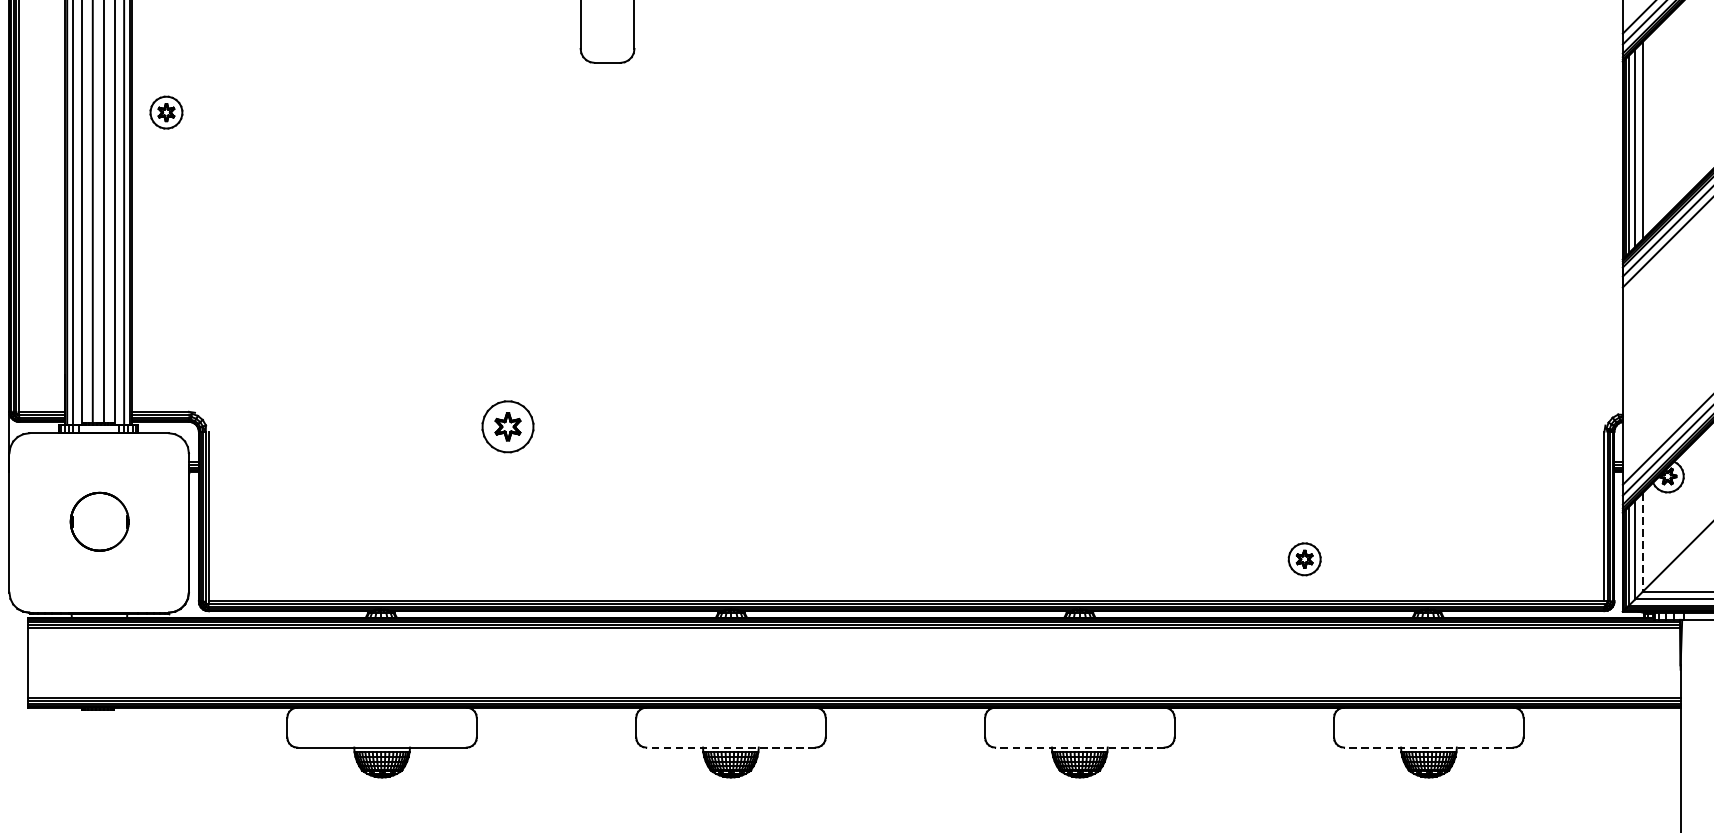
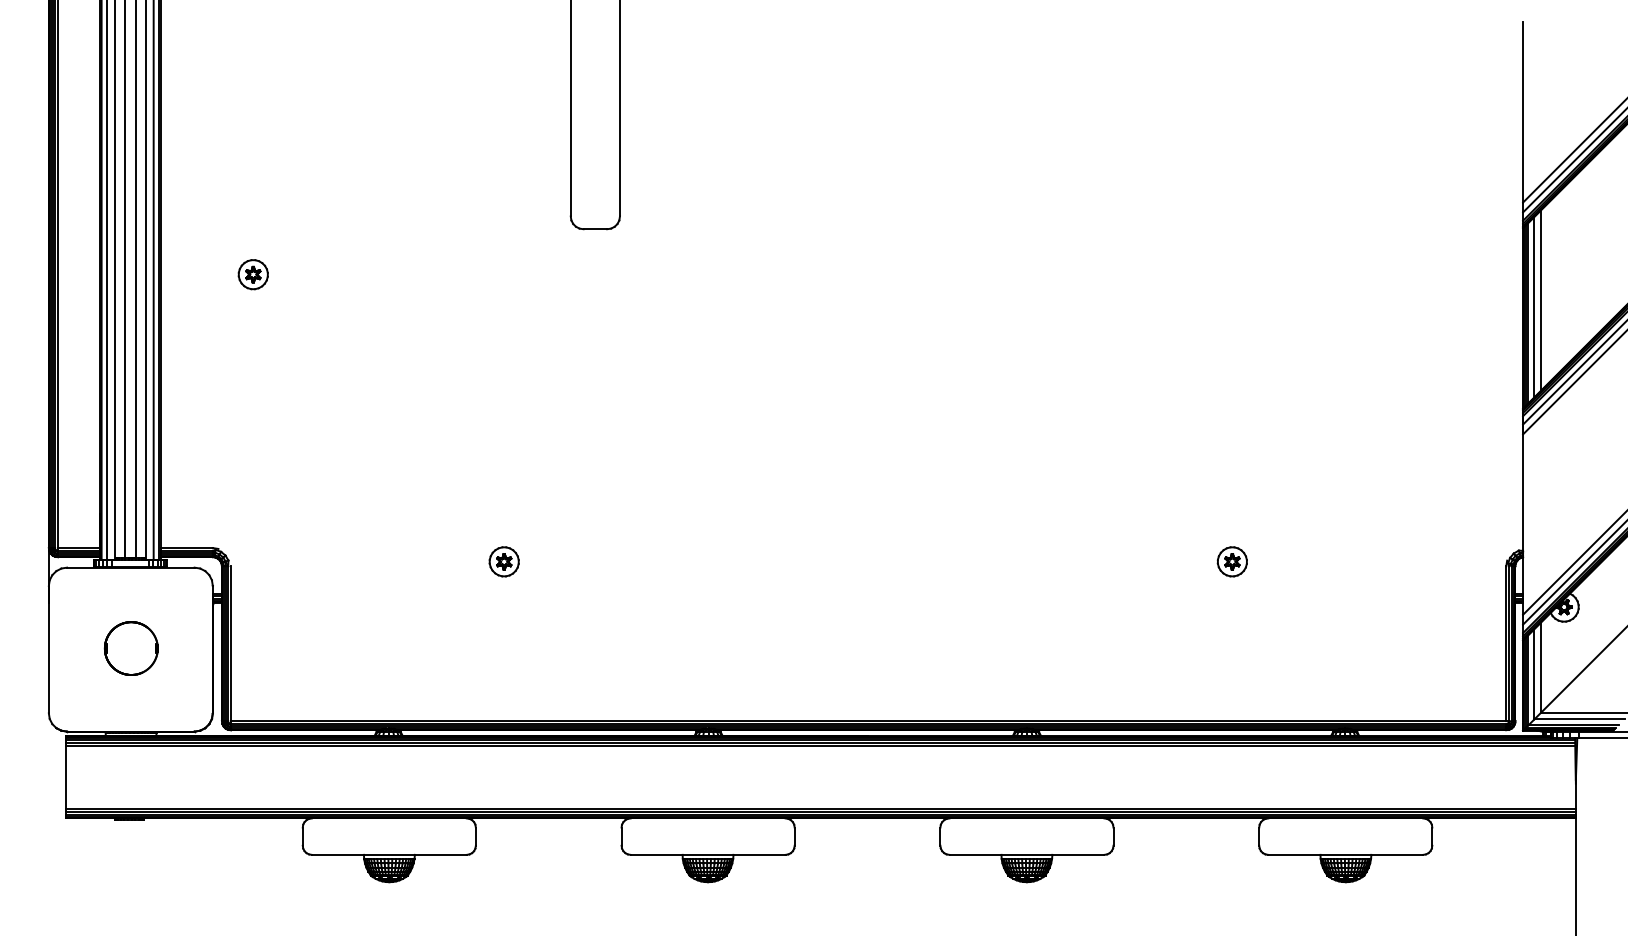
part: (165, 112) -> (252, 274), moved
part: (507, 426) -> (503, 561), size x0.62
line: (1643, 542) -> (1541, 667), dashed -> solid
part: (1303, 558) -> (1231, 561), moved
line: (730, 747) -> (707, 854), dashed -> solid
line: (1079, 747) -> (1026, 854), dashed -> solid
line: (1428, 747) -> (1345, 854), dashed -> solid

